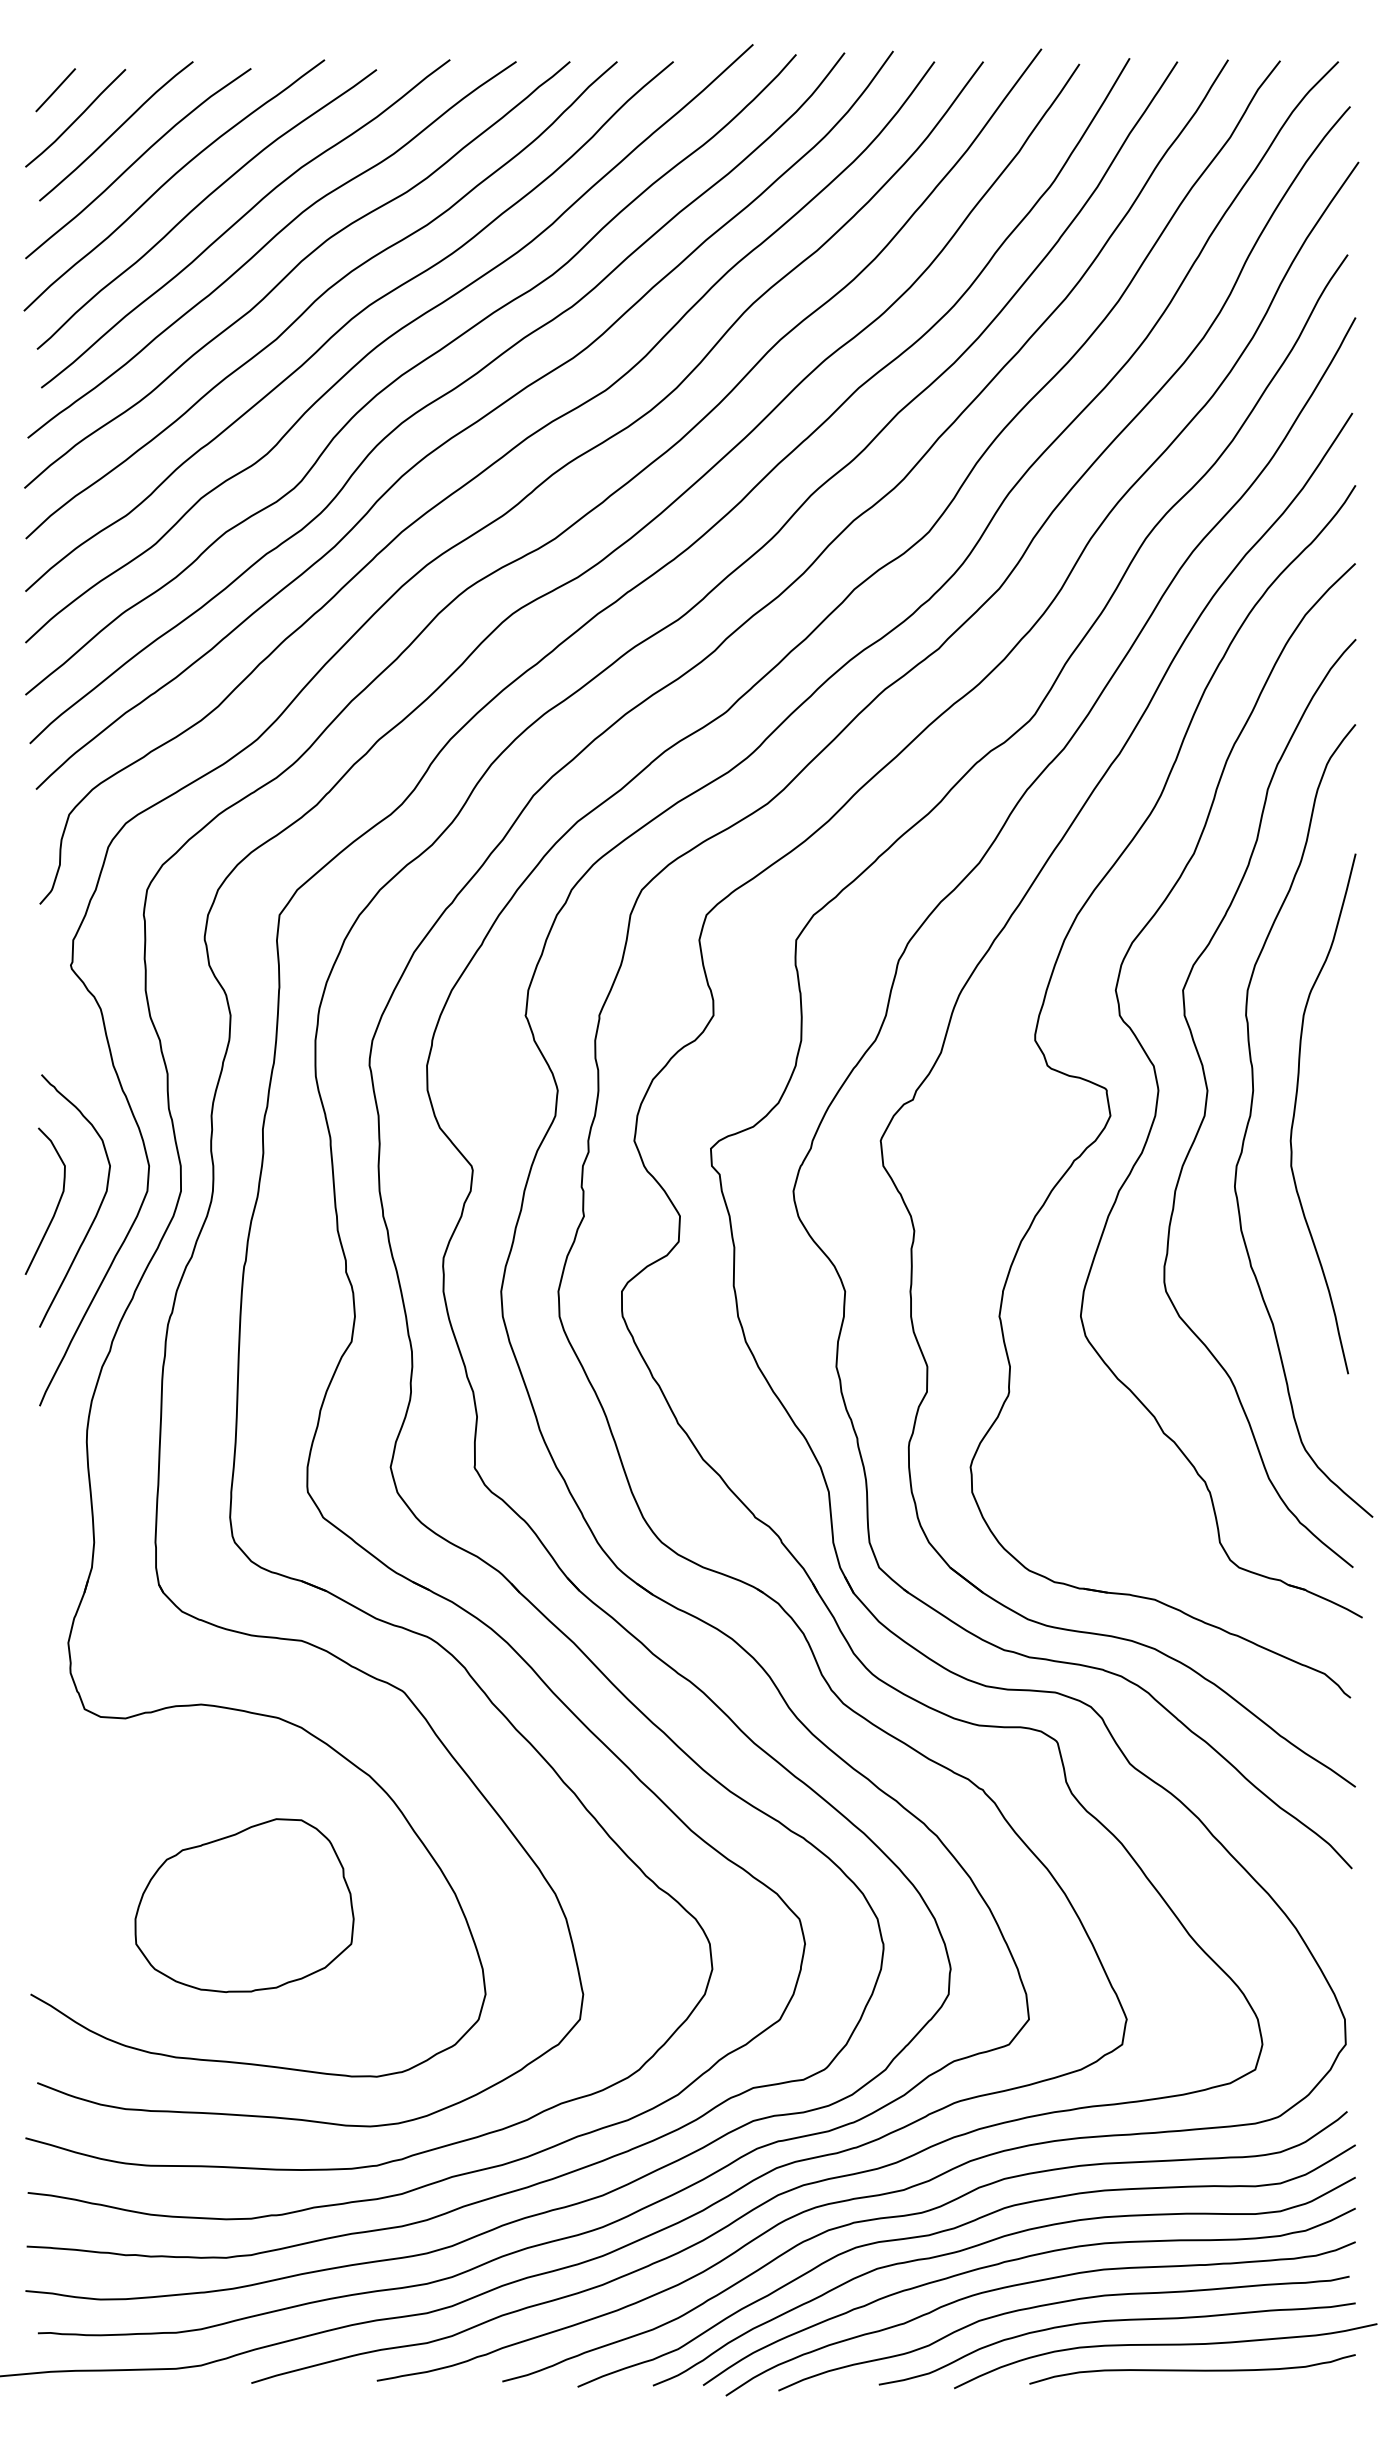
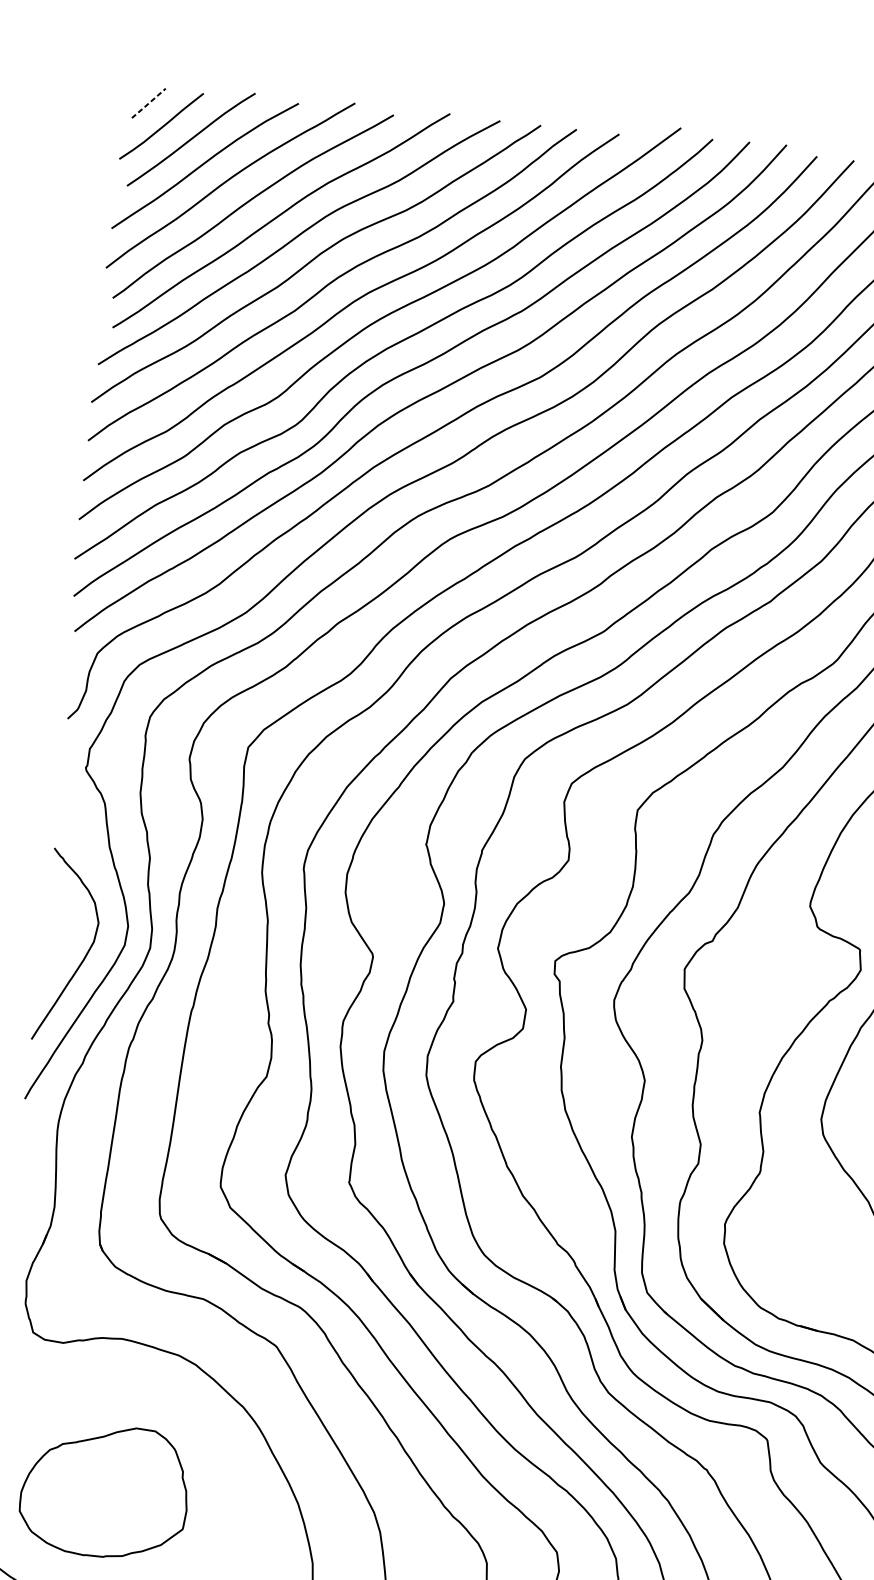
line: (55, 90) -> (148, 103), solid -> dashed
curve: (57, 1203) -> (55, 947), removed
part: (244, 1905) -> (105, 1491), moved

